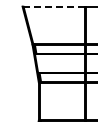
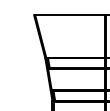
line: (54, 6) -> (70, 15), dashed -> solid

